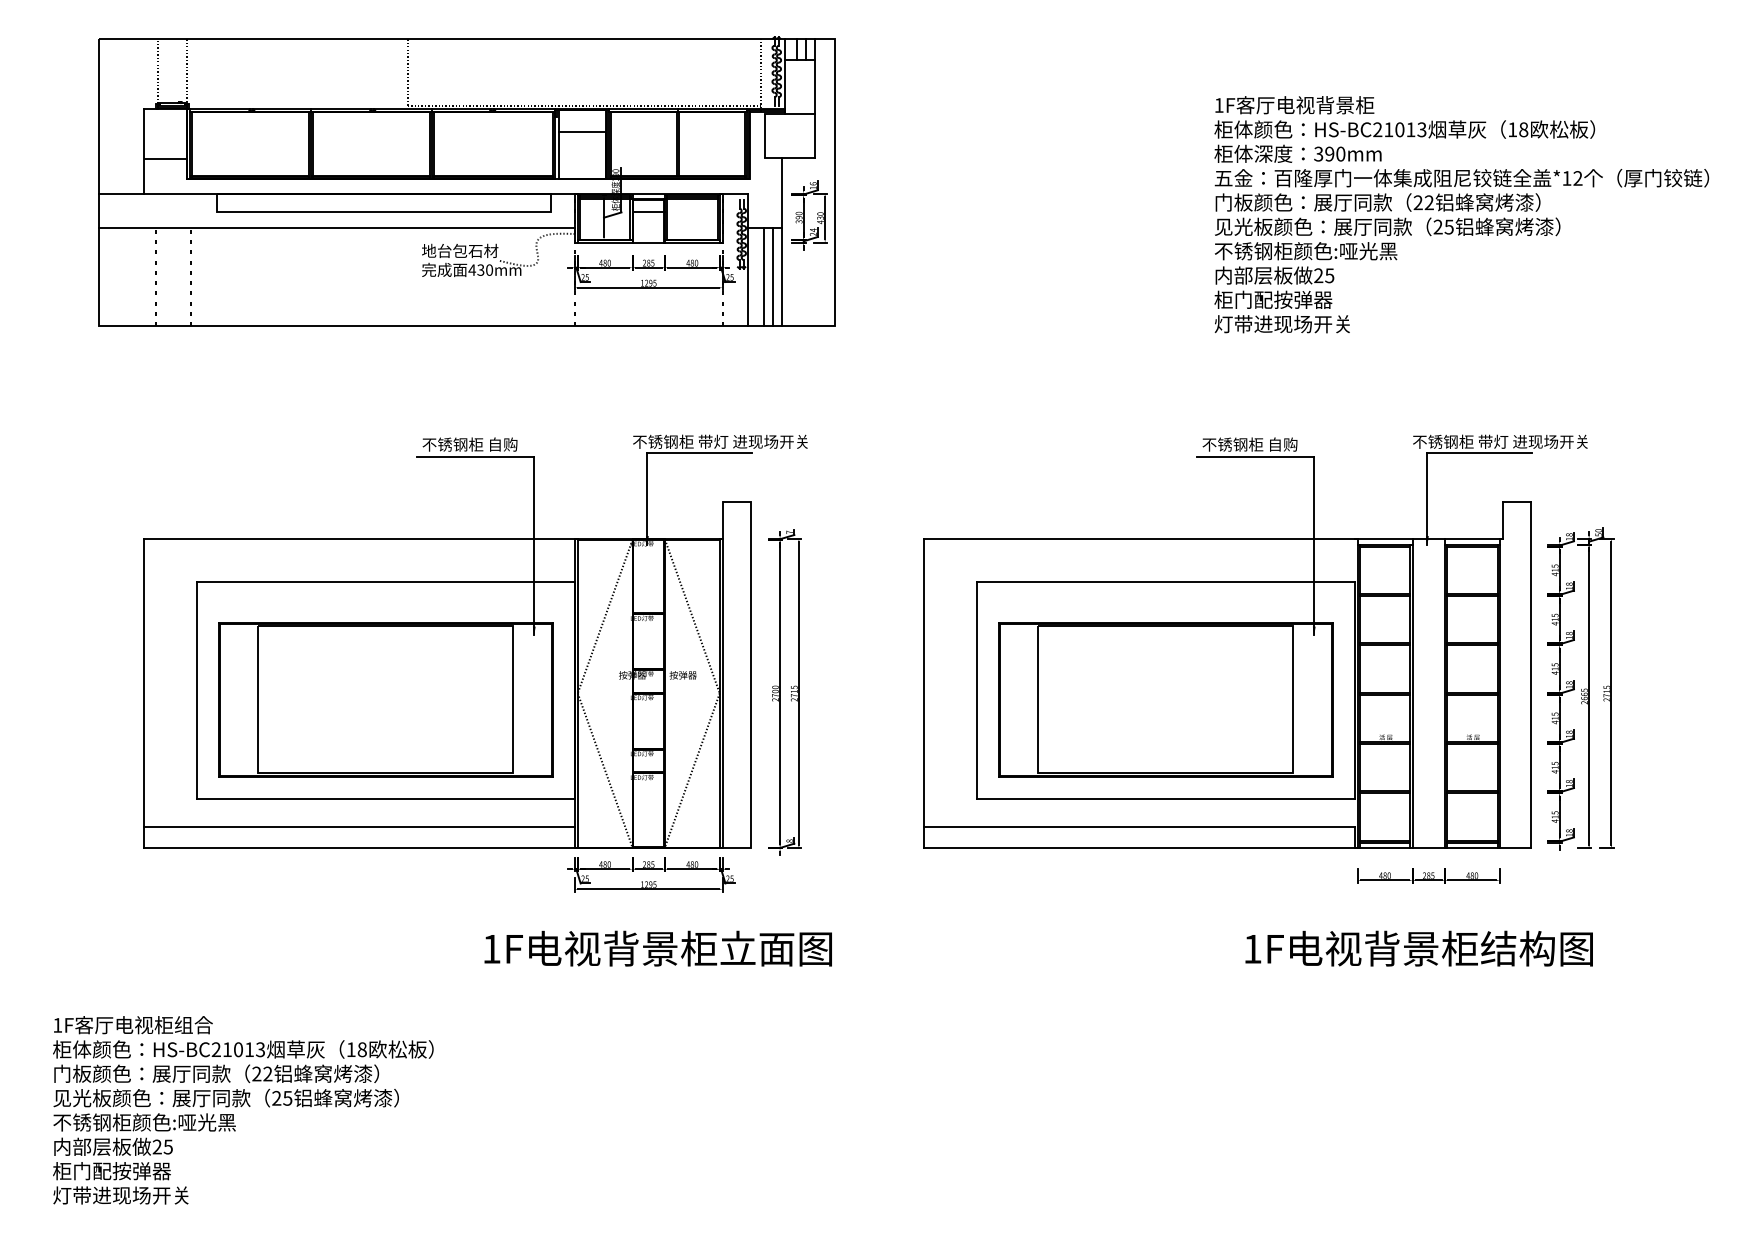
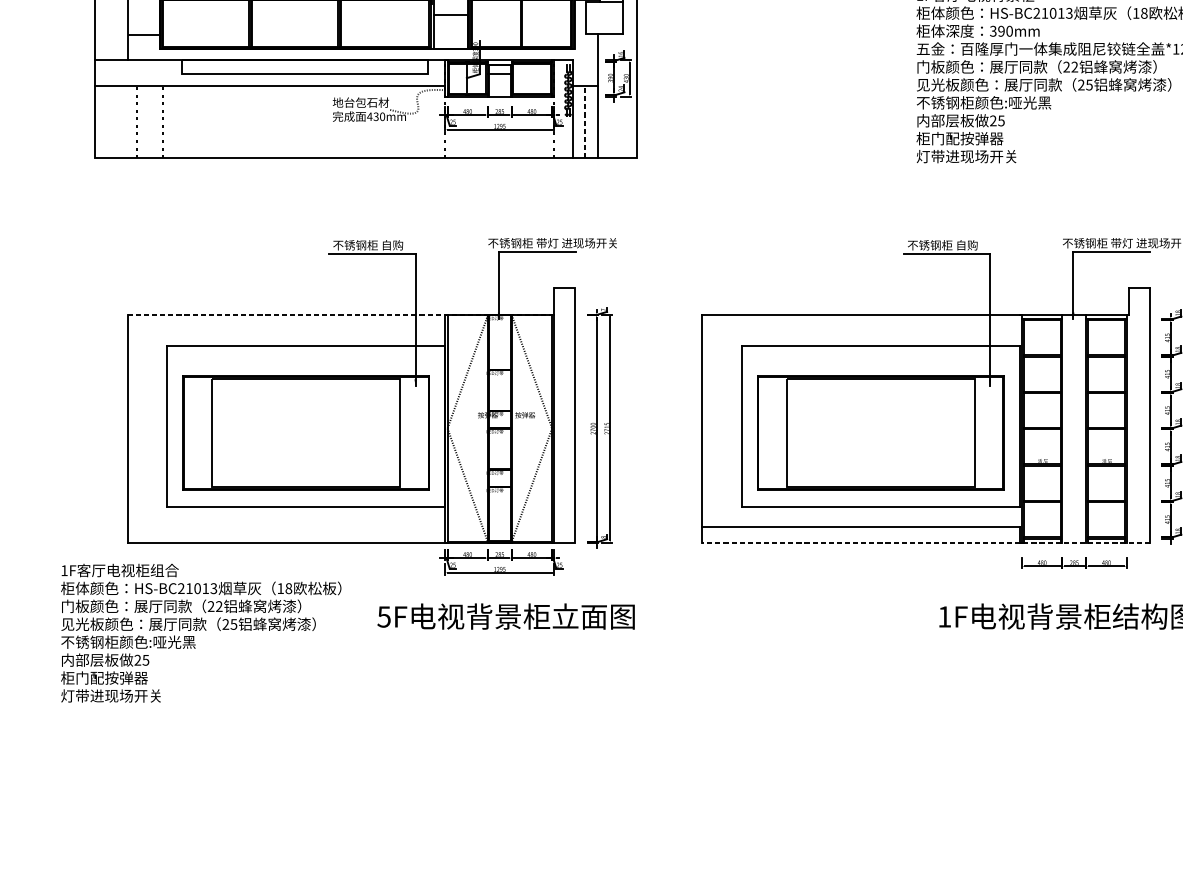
line: (764, 276) -> (585, 121), solid -> dashed
line: (773, 276) -> (591, 121), removed
line: (432, 538) -> (340, 314), solid -> dashed
line: (358, 827) -> (286, 527), removed
line: (1227, 848) -> (926, 542), solid -> dashed
text: (491, 949) -> (384, 617), 1F -> 5F
text: (243, 1110) -> (201, 633), moved

